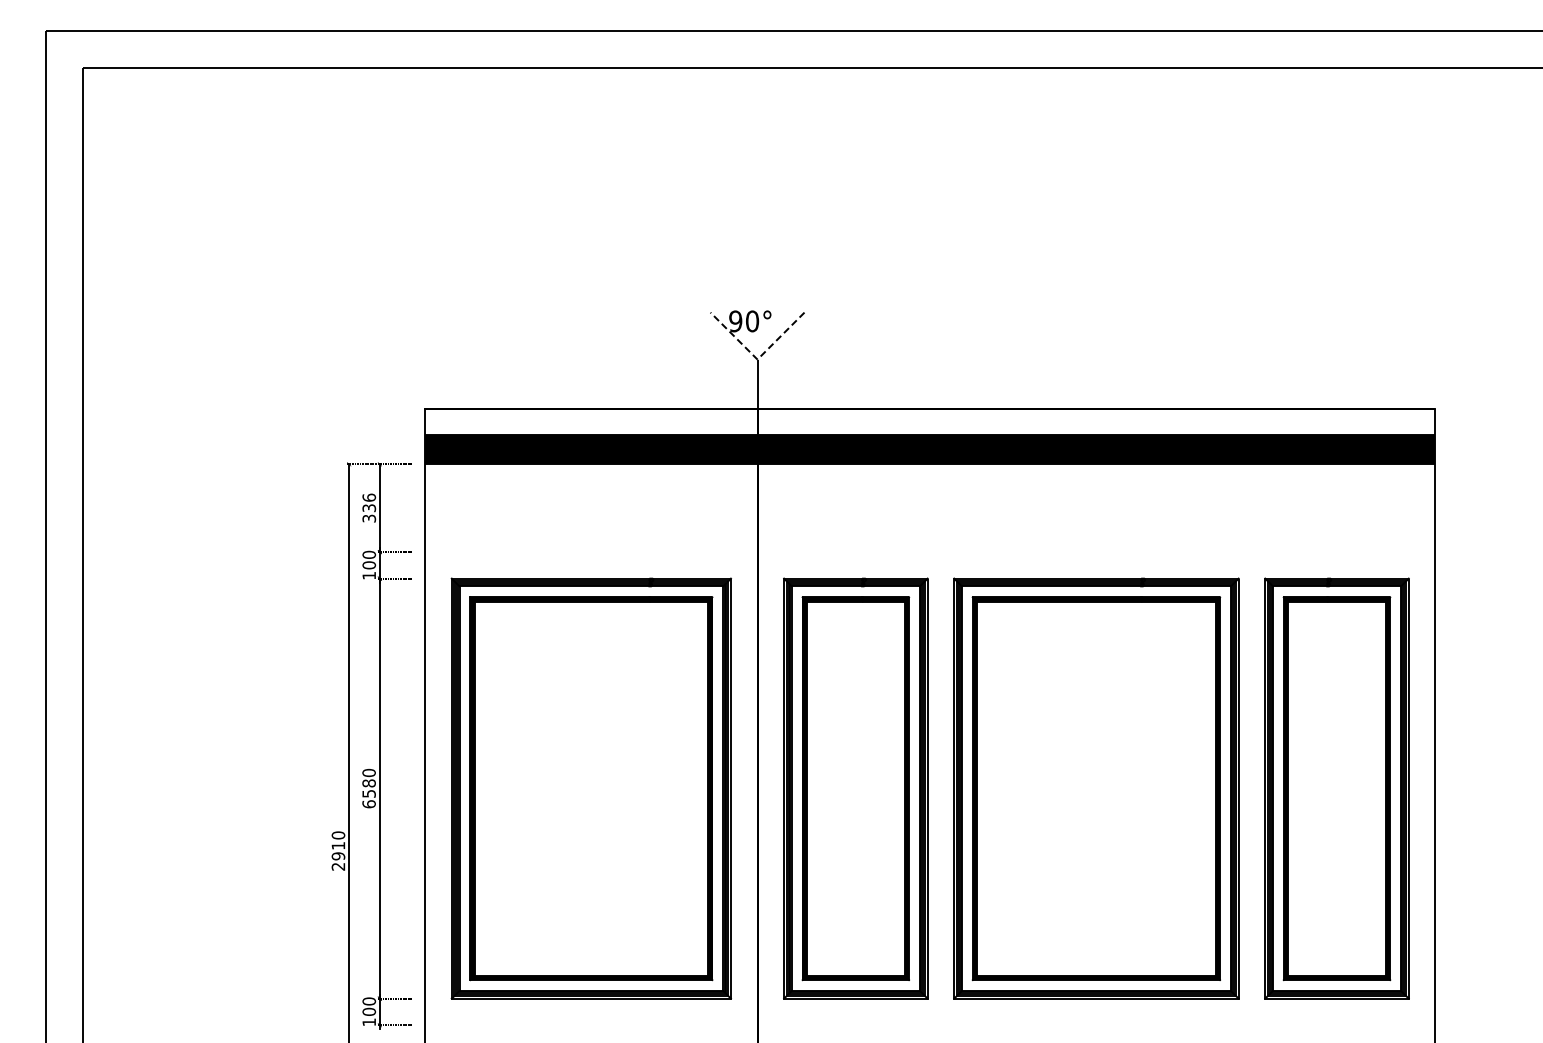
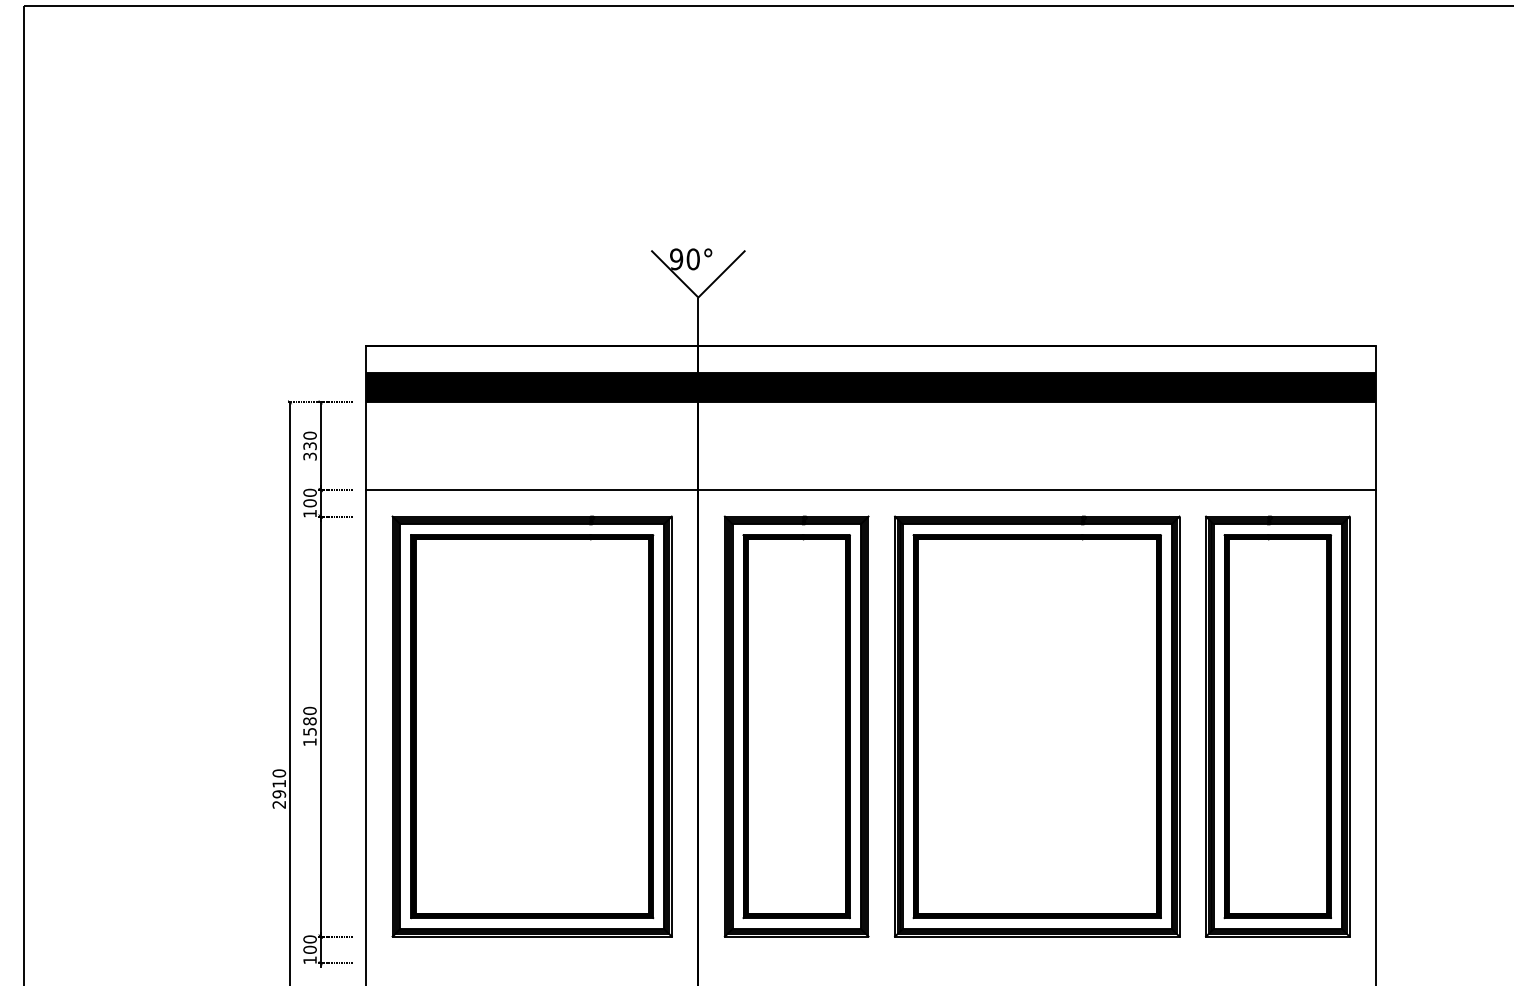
line: (757, 359) -> (698, 297), dashed -> solid
text: (368, 497) -> (309, 435), 336 -> 330
line: (930, 552) -> (871, 490), added
text: (368, 804) -> (309, 742), 6580 -> 1580

